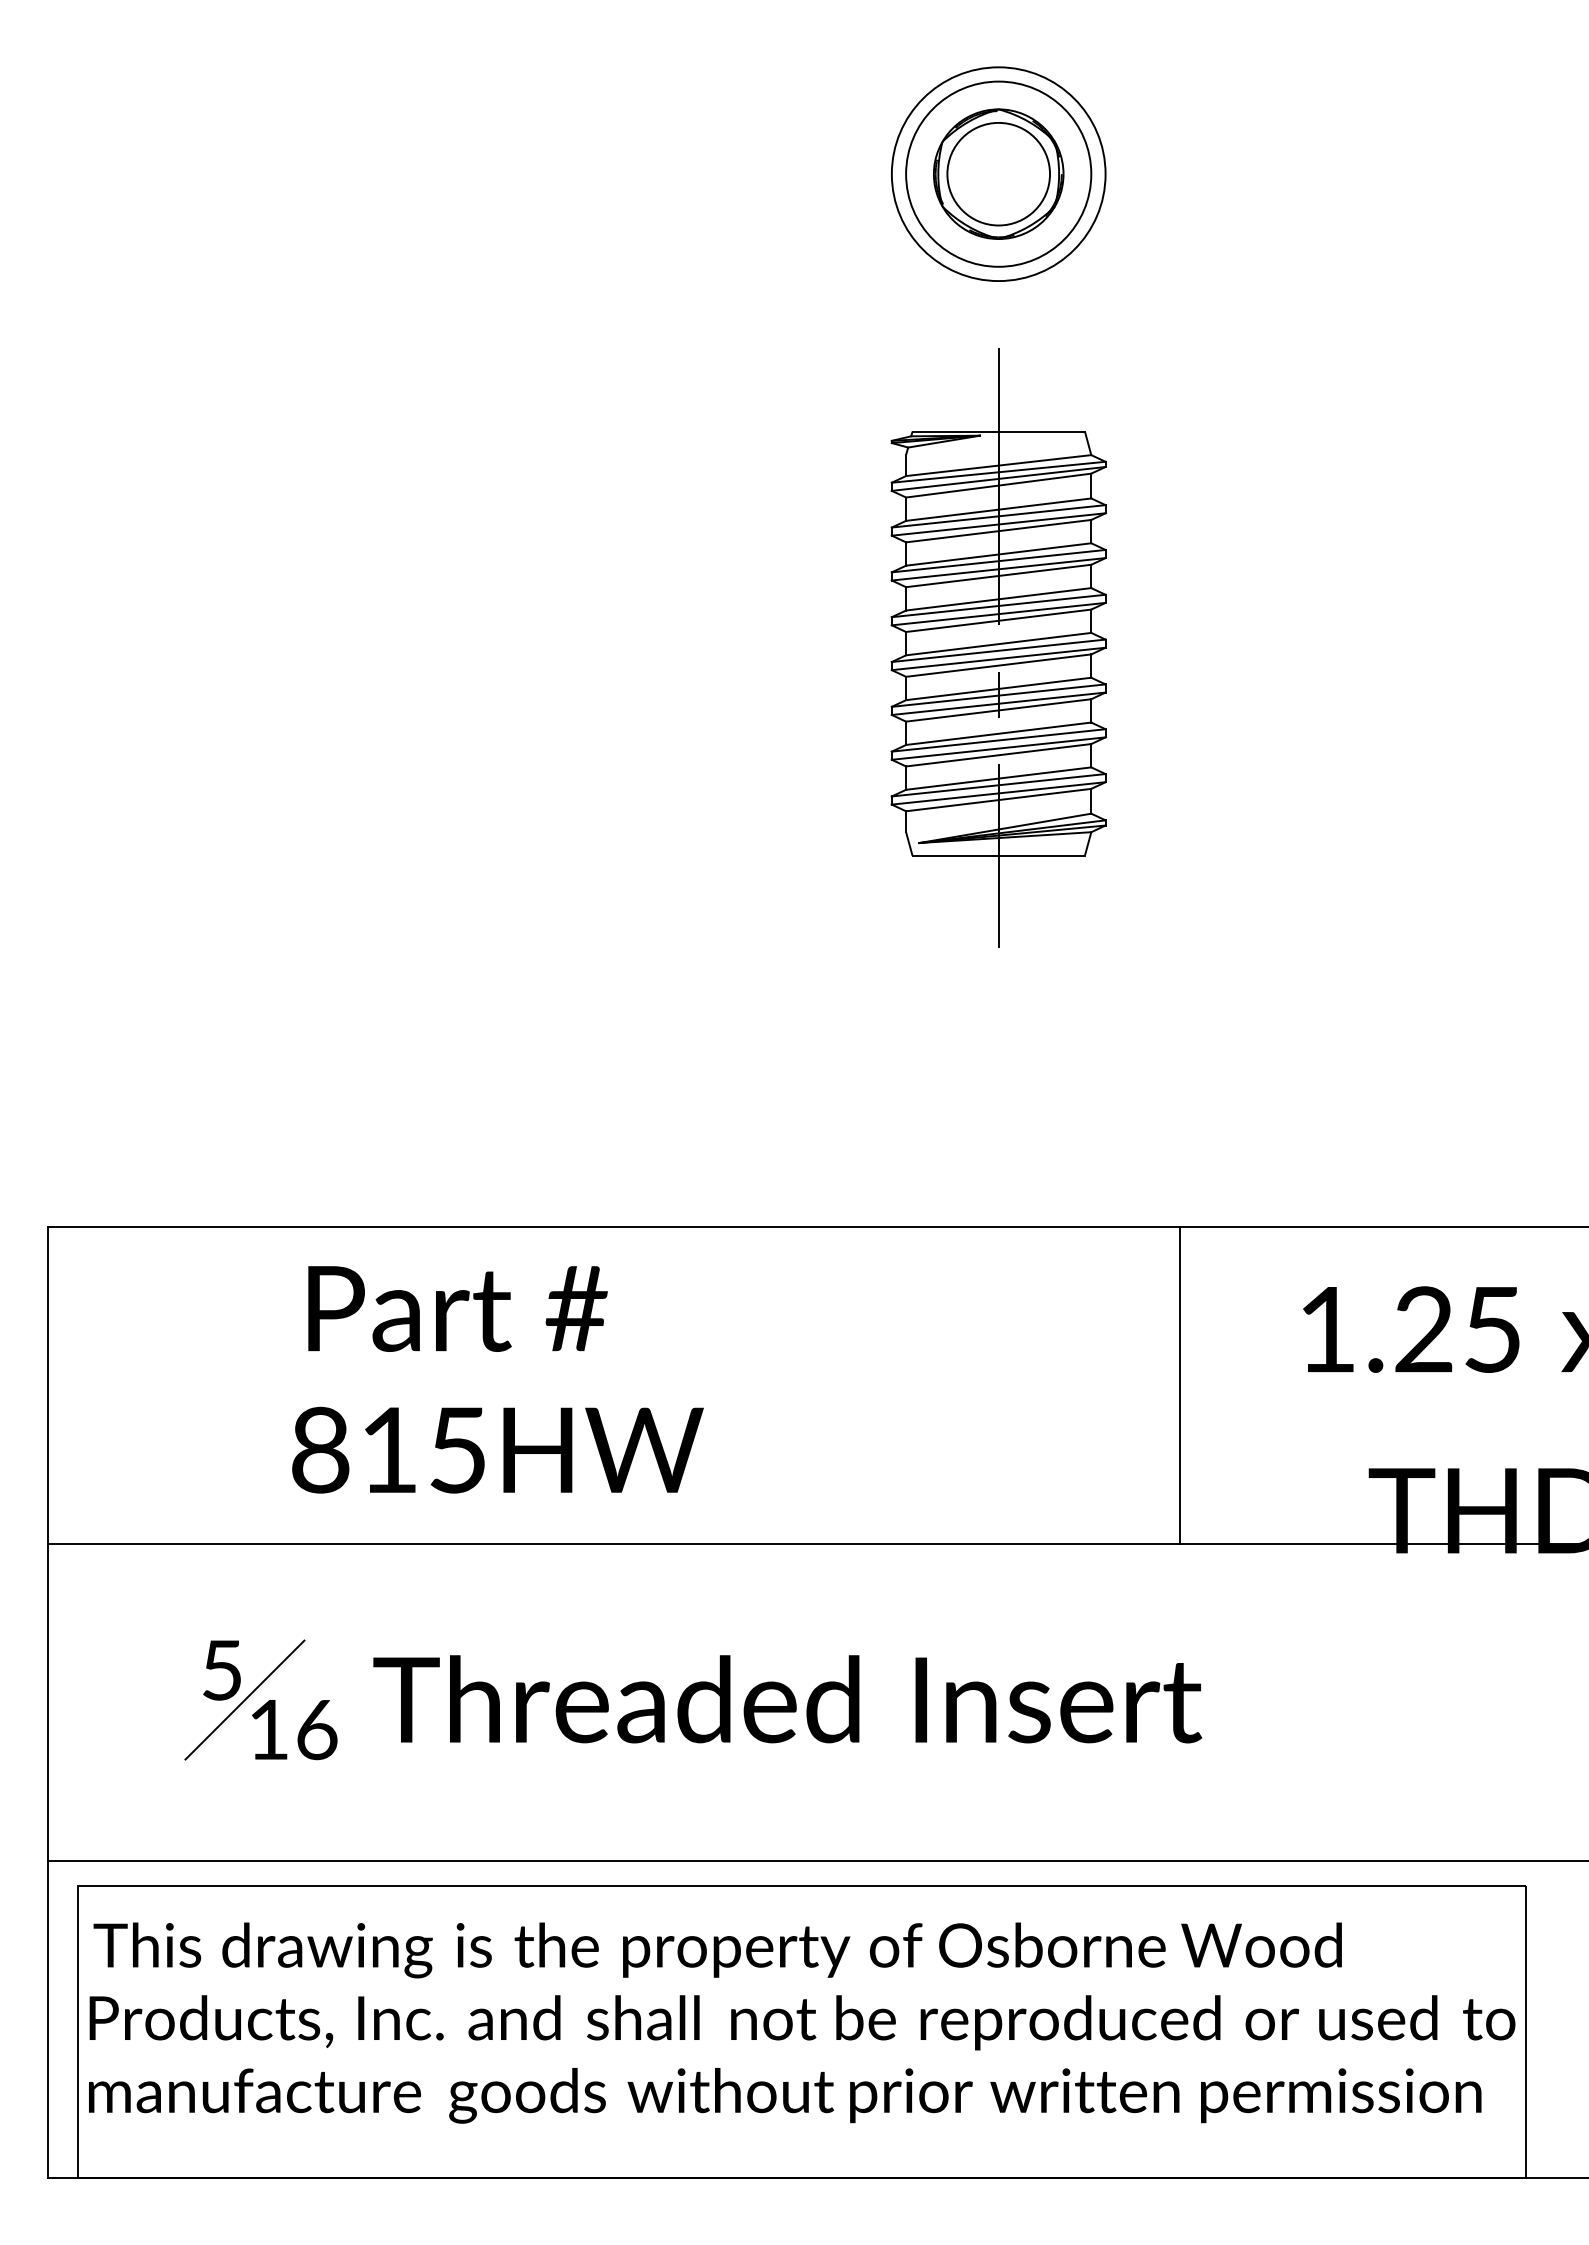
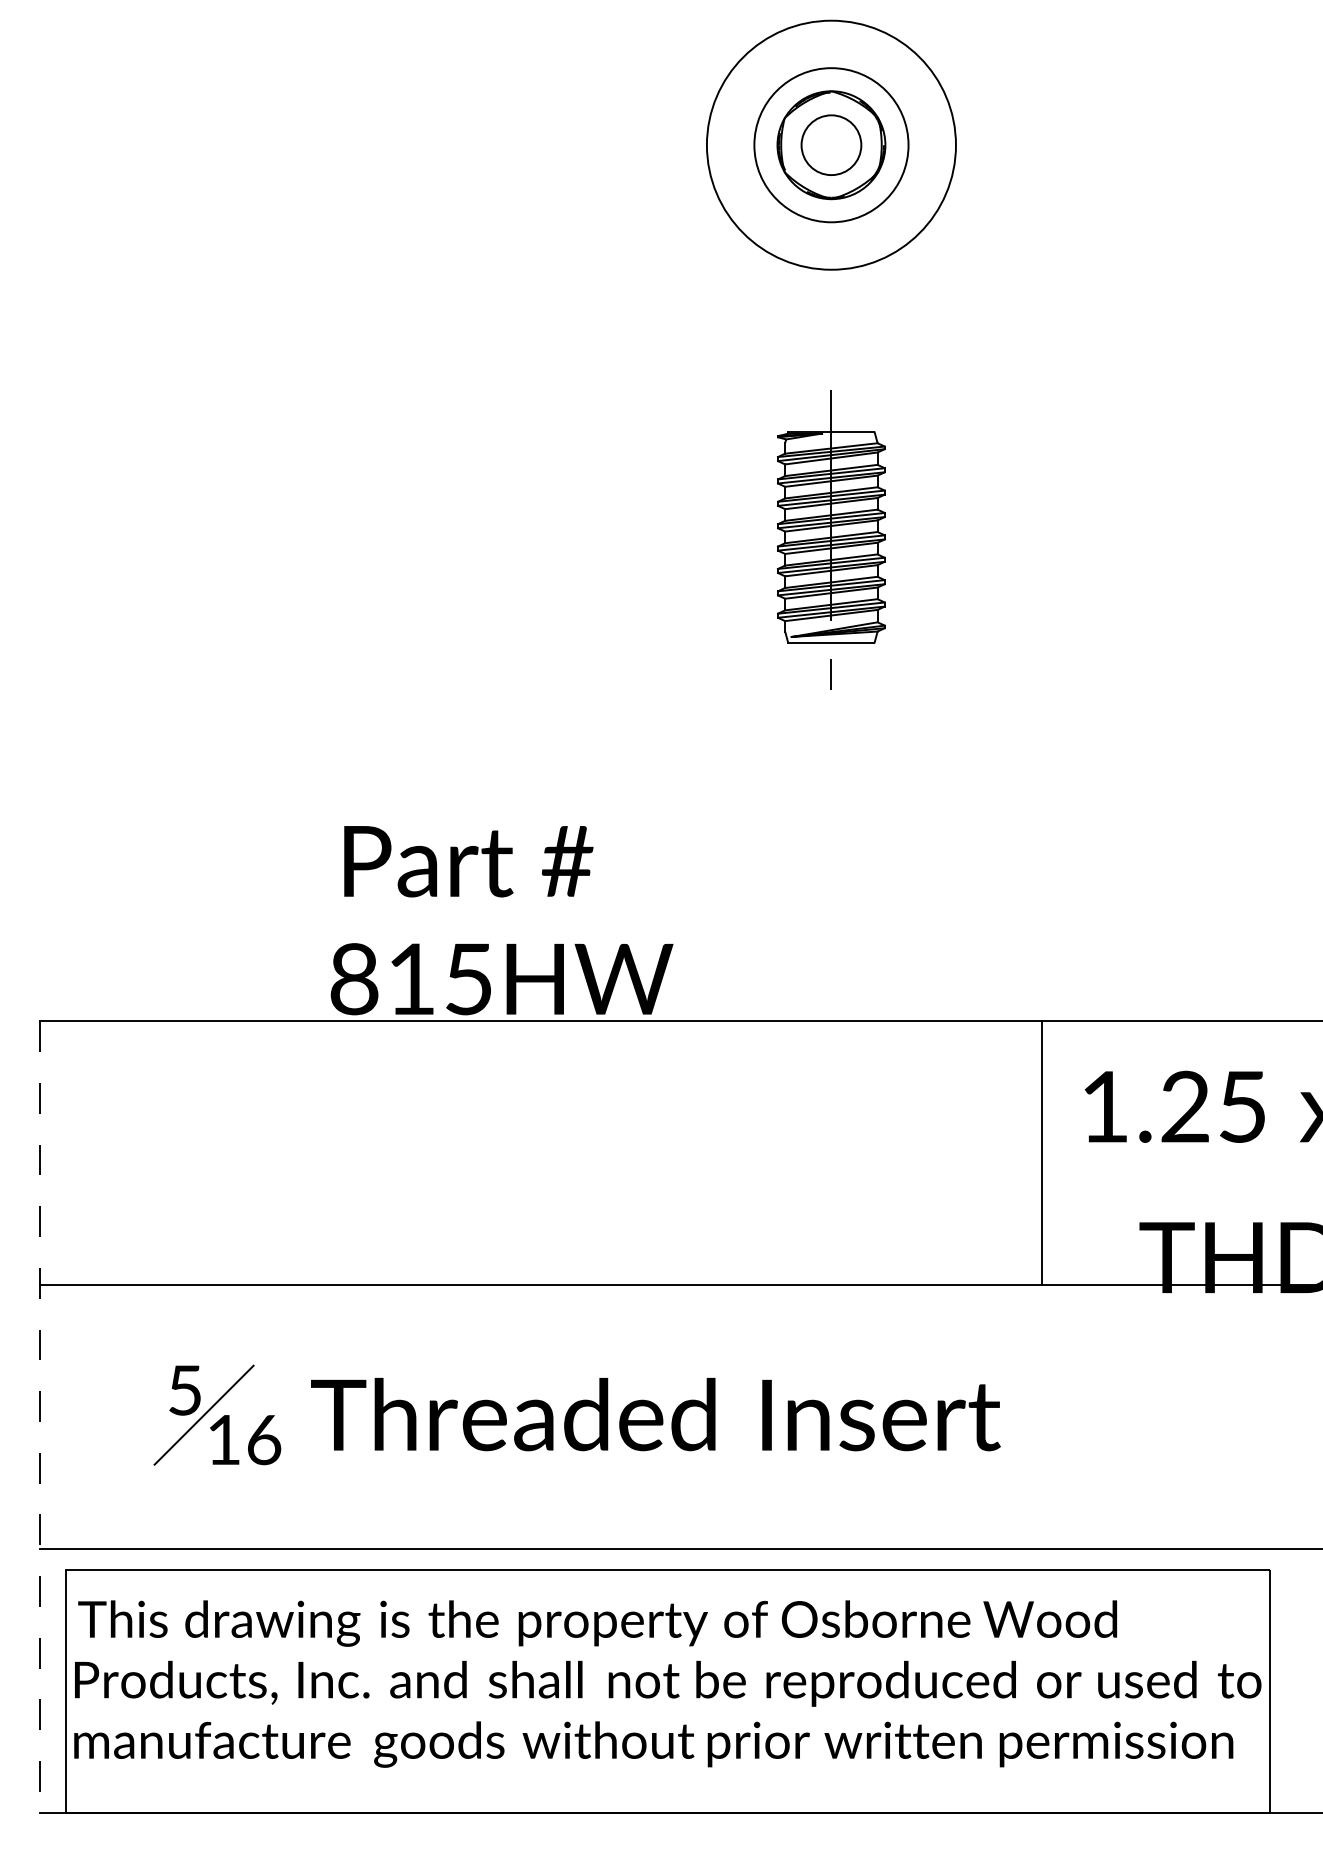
circle: (998, 173) -> (831, 144), size x0.7
circle: (998, 174) -> (831, 145), size x1.4
part: (998, 647) -> (831, 539), size x0.6
text: (497, 1379) -> (501, 920), moved
line: (1180, 1384) -> (1041, 1152), moved
line: (47, 1702) -> (39, 1417), solid -> dashed

